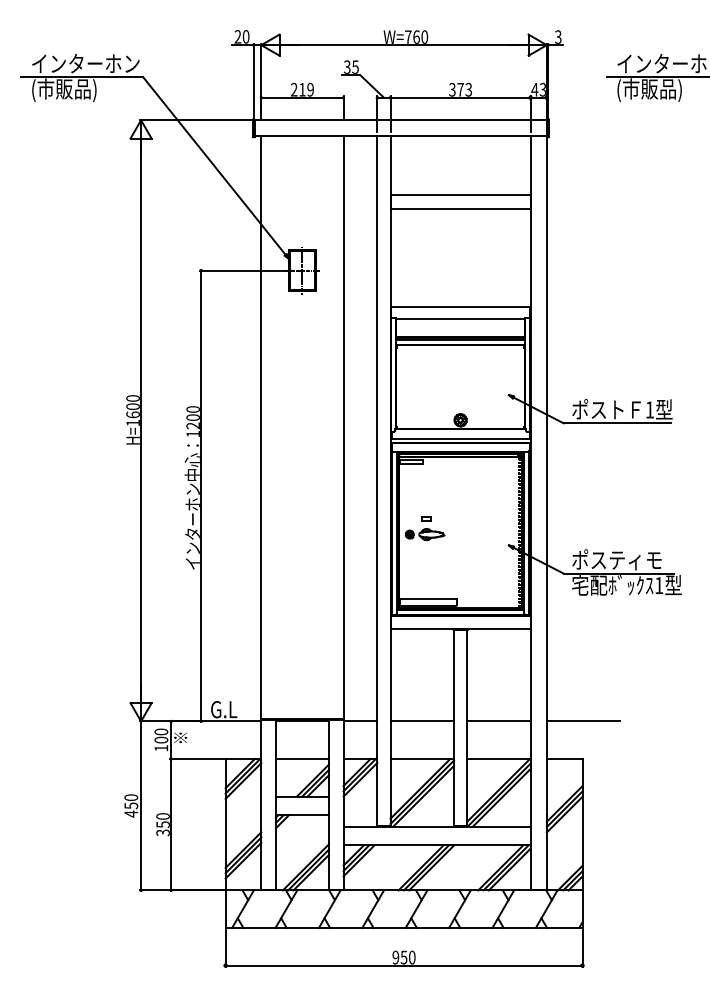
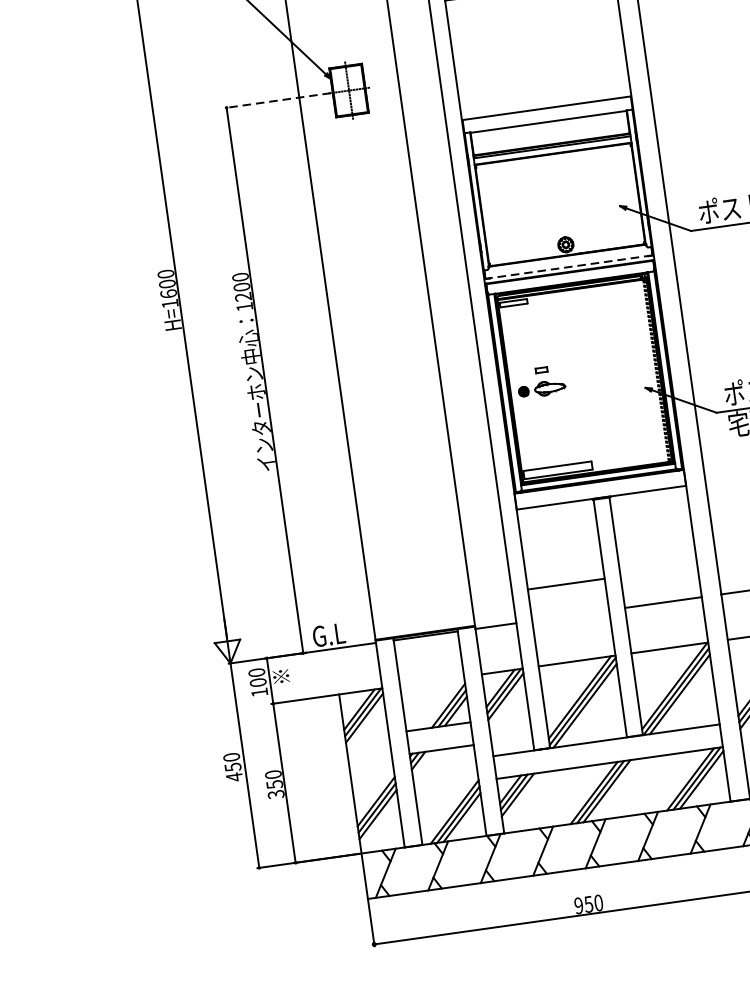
line: (243, 270) -> (277, 100), solid -> dashed
line: (460, 438) -> (568, 266), solid -> dashed
line: (422, 721) -> (566, 584), moved
line: (301, 758) -> (430, 681), removed

